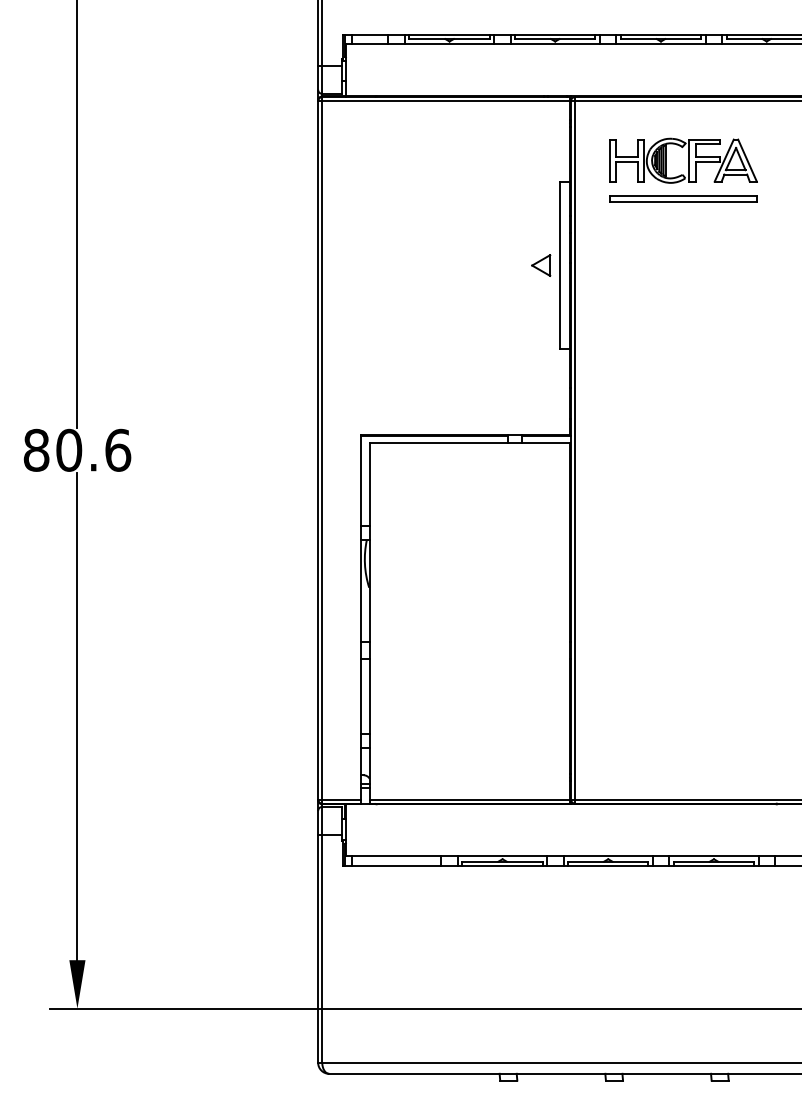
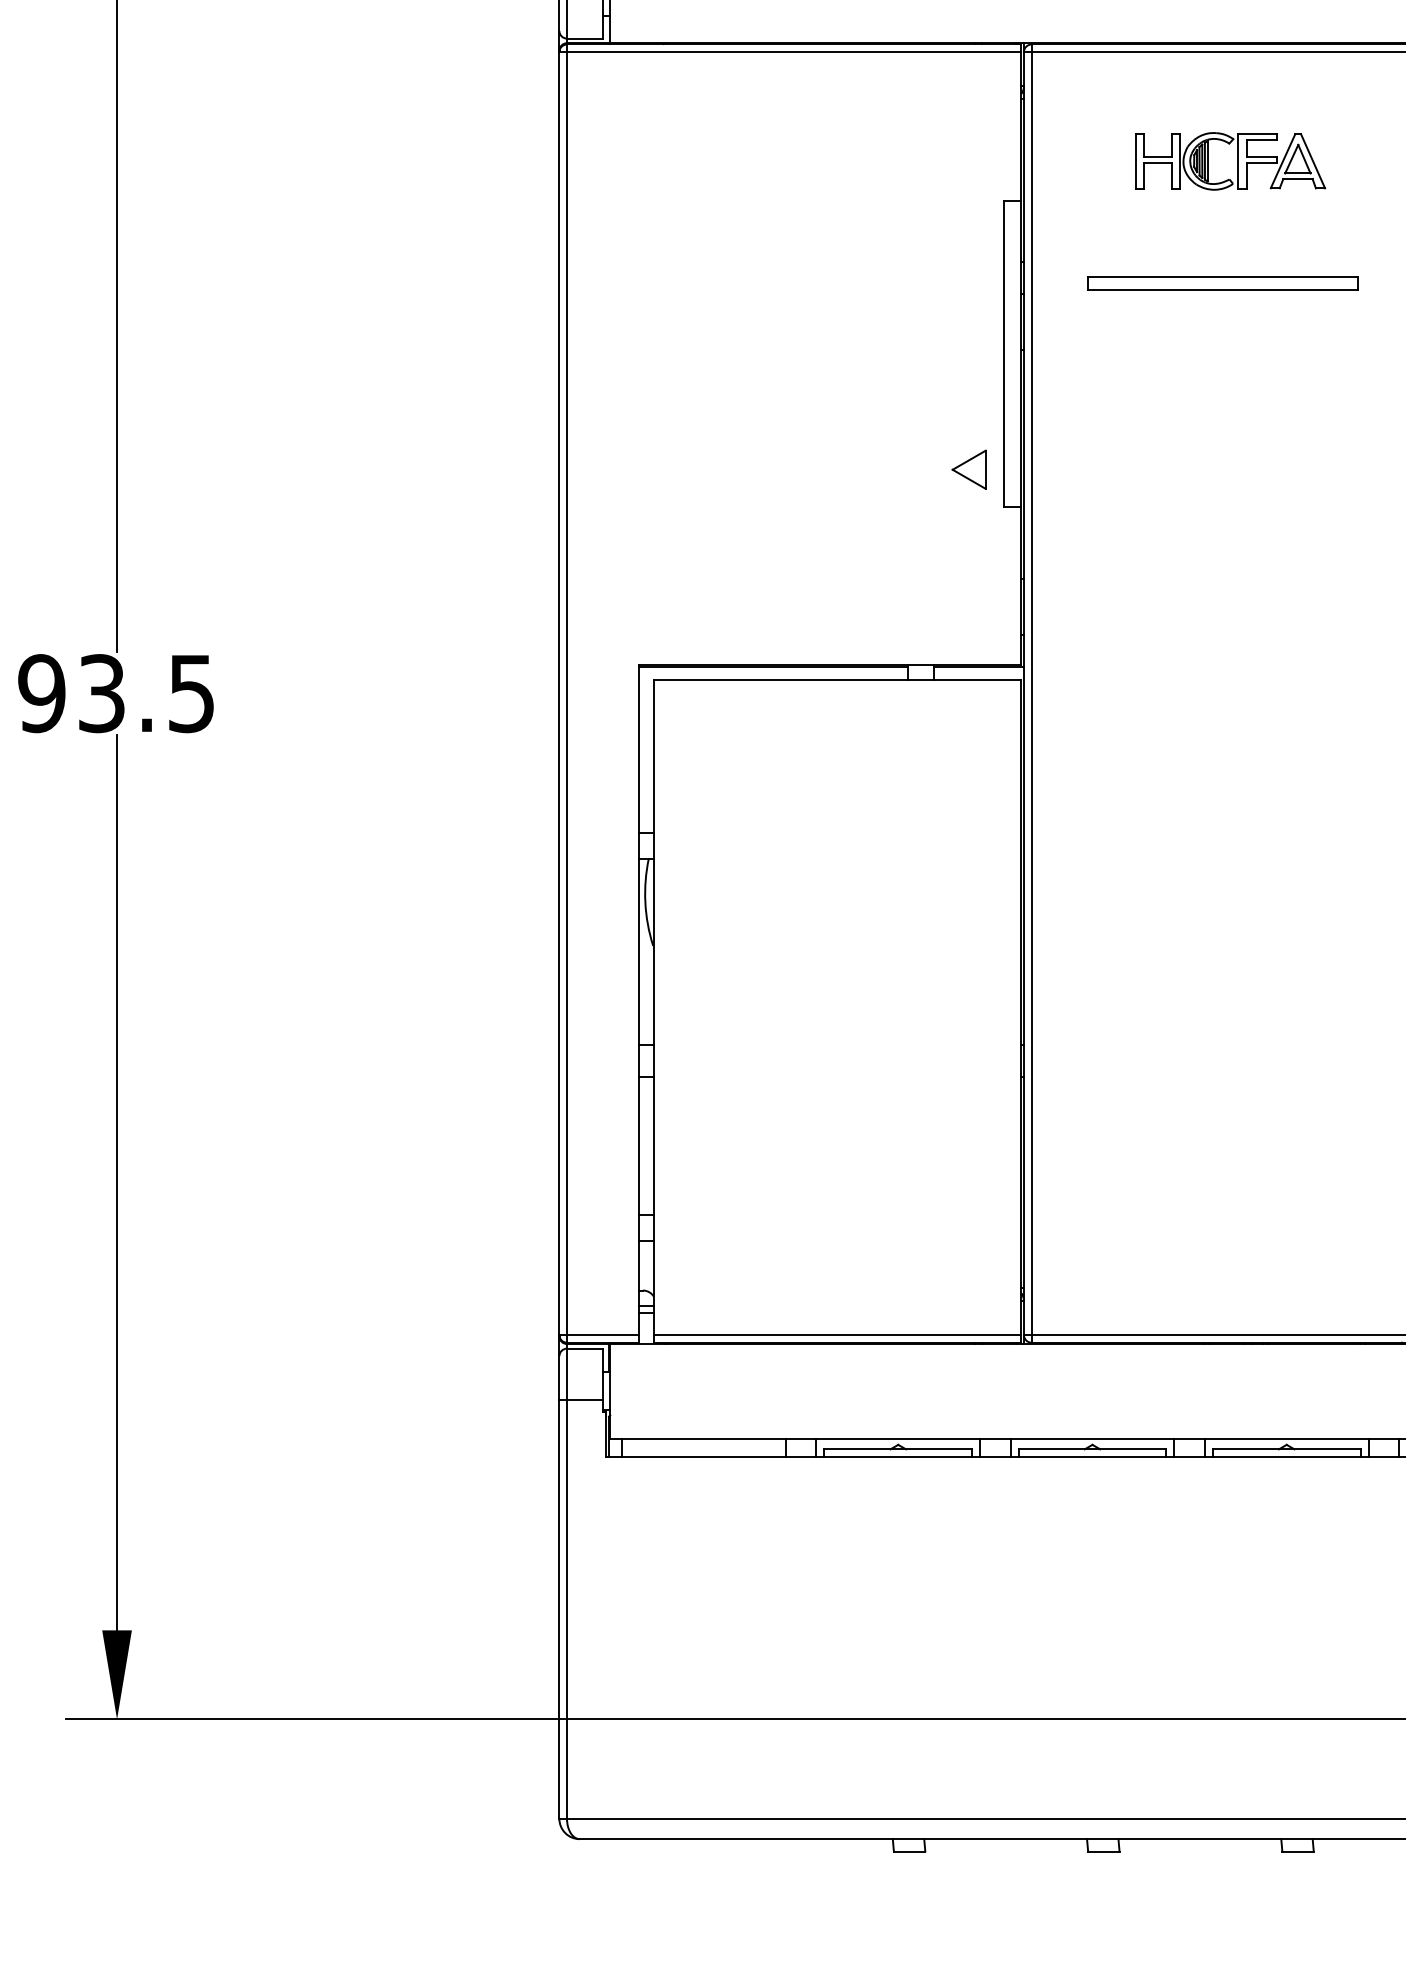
part: (683, 160) -> (1230, 160), size x0.7
part: (683, 198) -> (1223, 282), moved
part: (541, 265) -> (969, 469), moved
text: (77, 449) -> (117, 691), 80.6 -> 93.5

